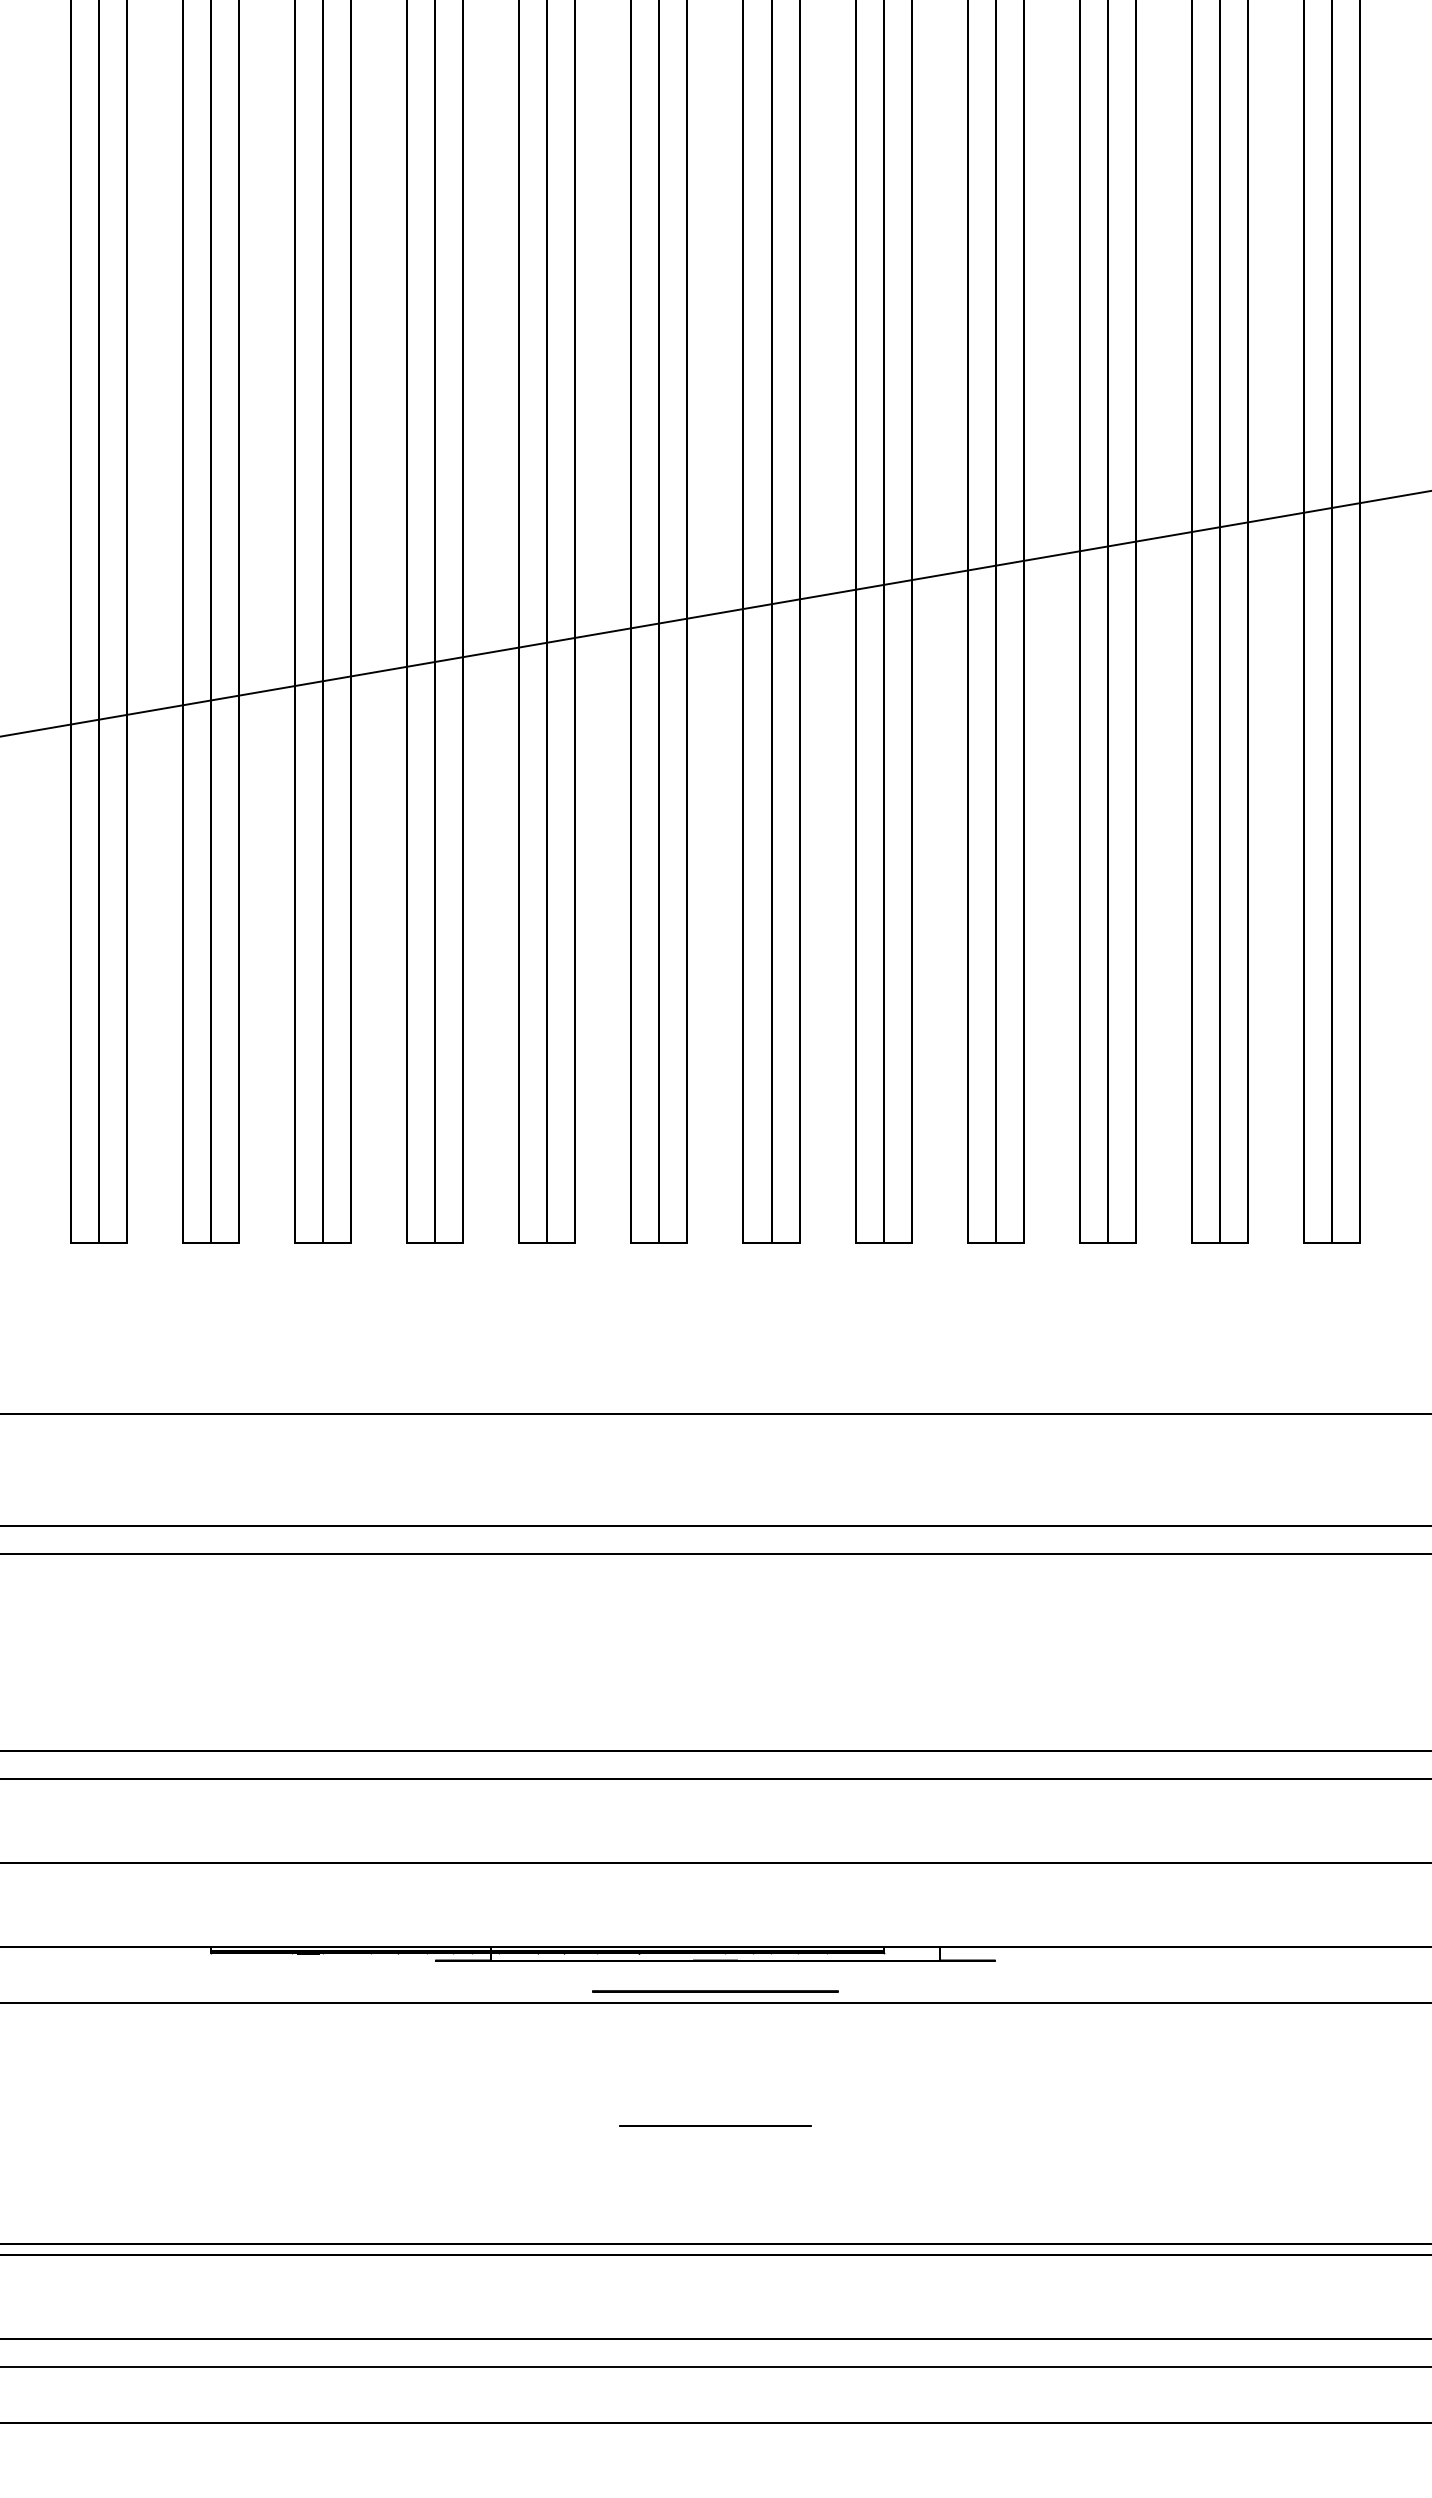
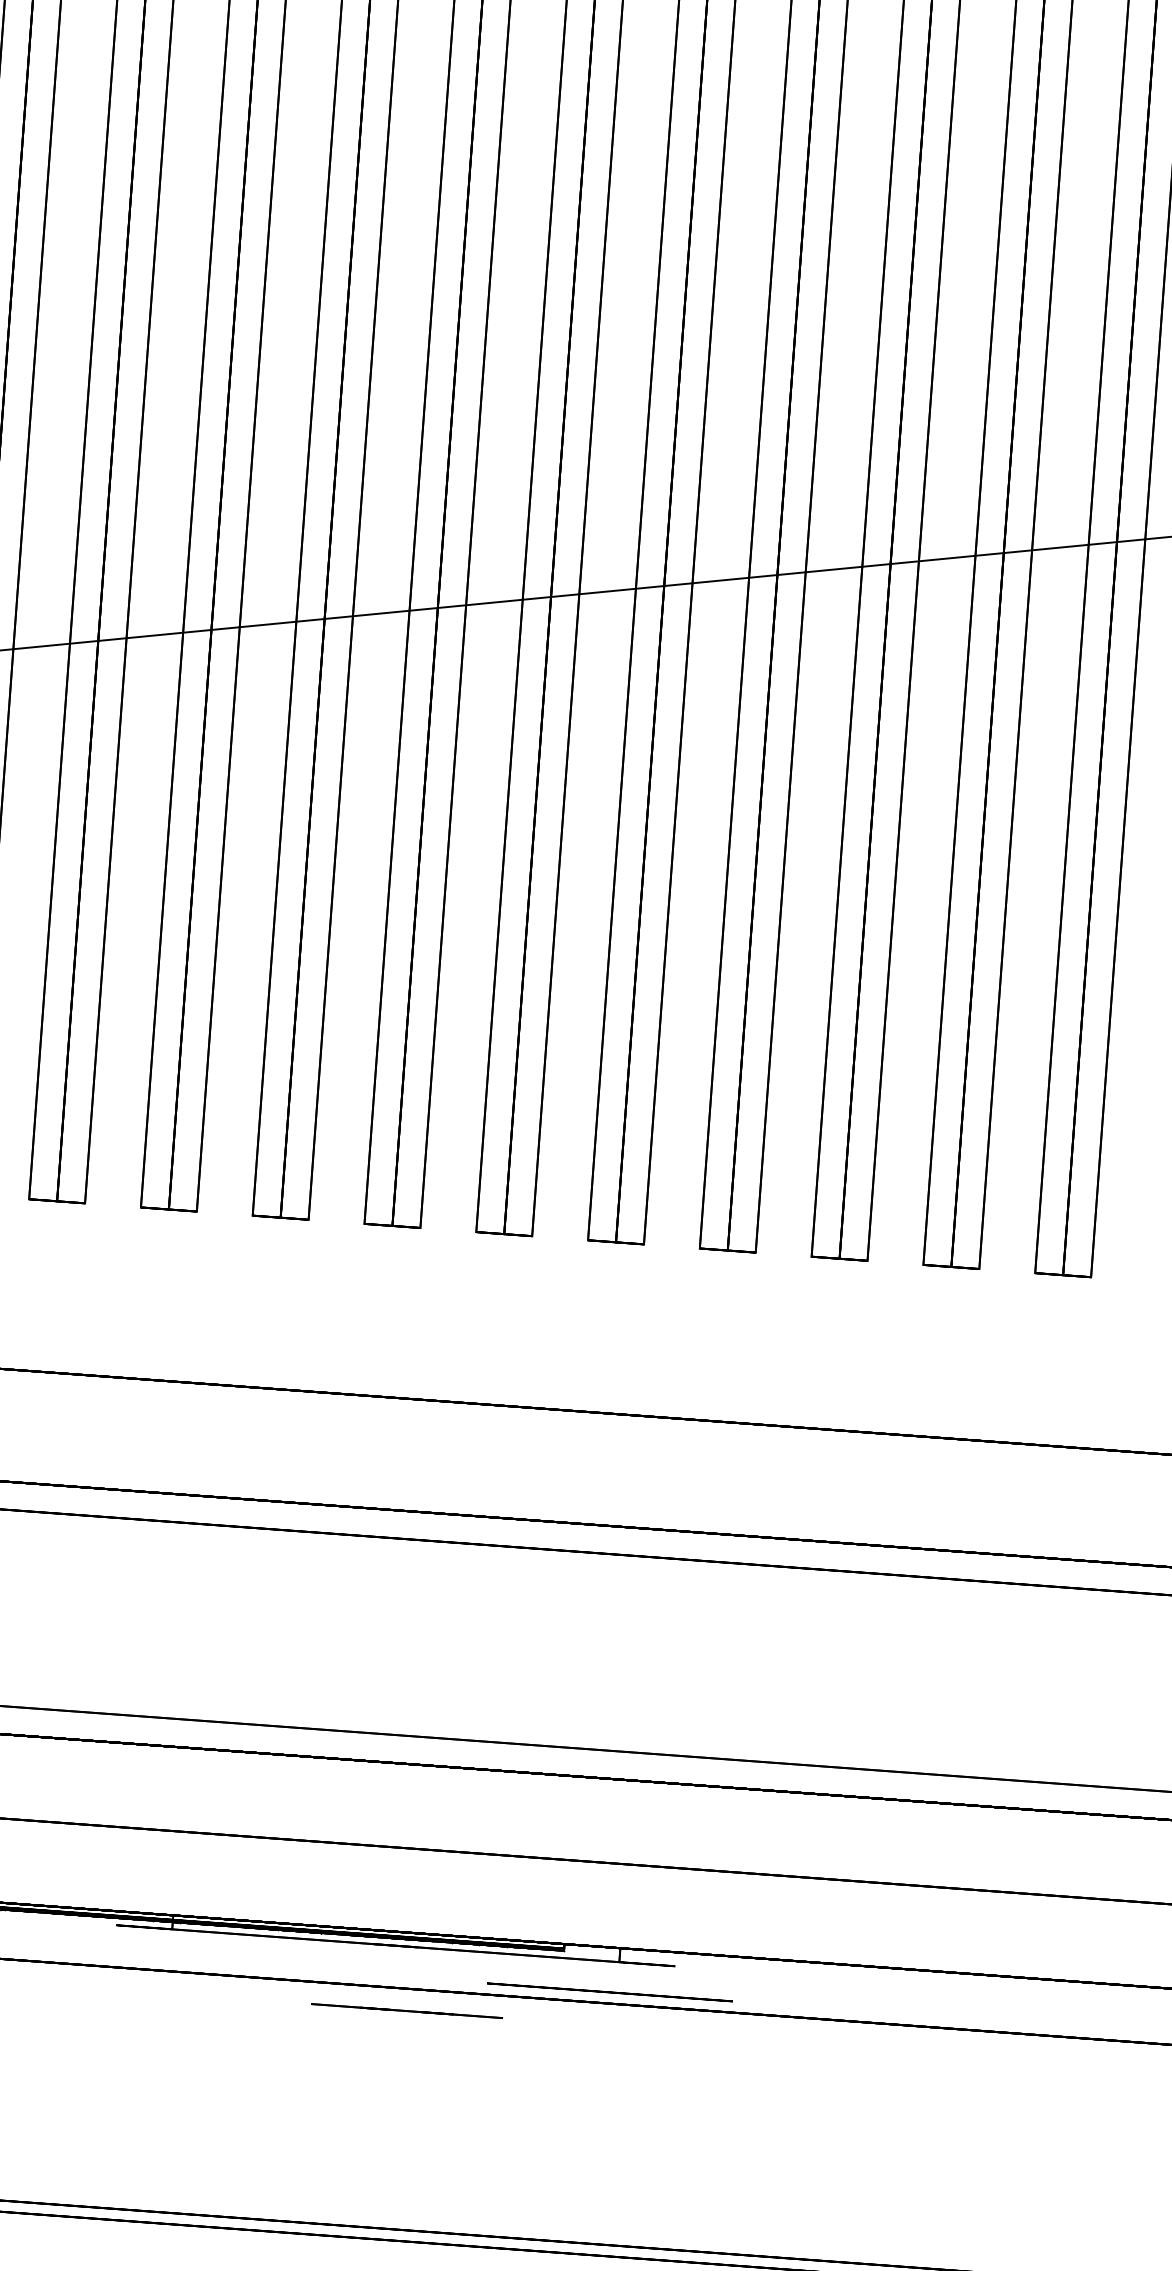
circle: (715, 1991) -> (609, 1992), moved
line: (715, 2125) -> (407, 2010), moved

